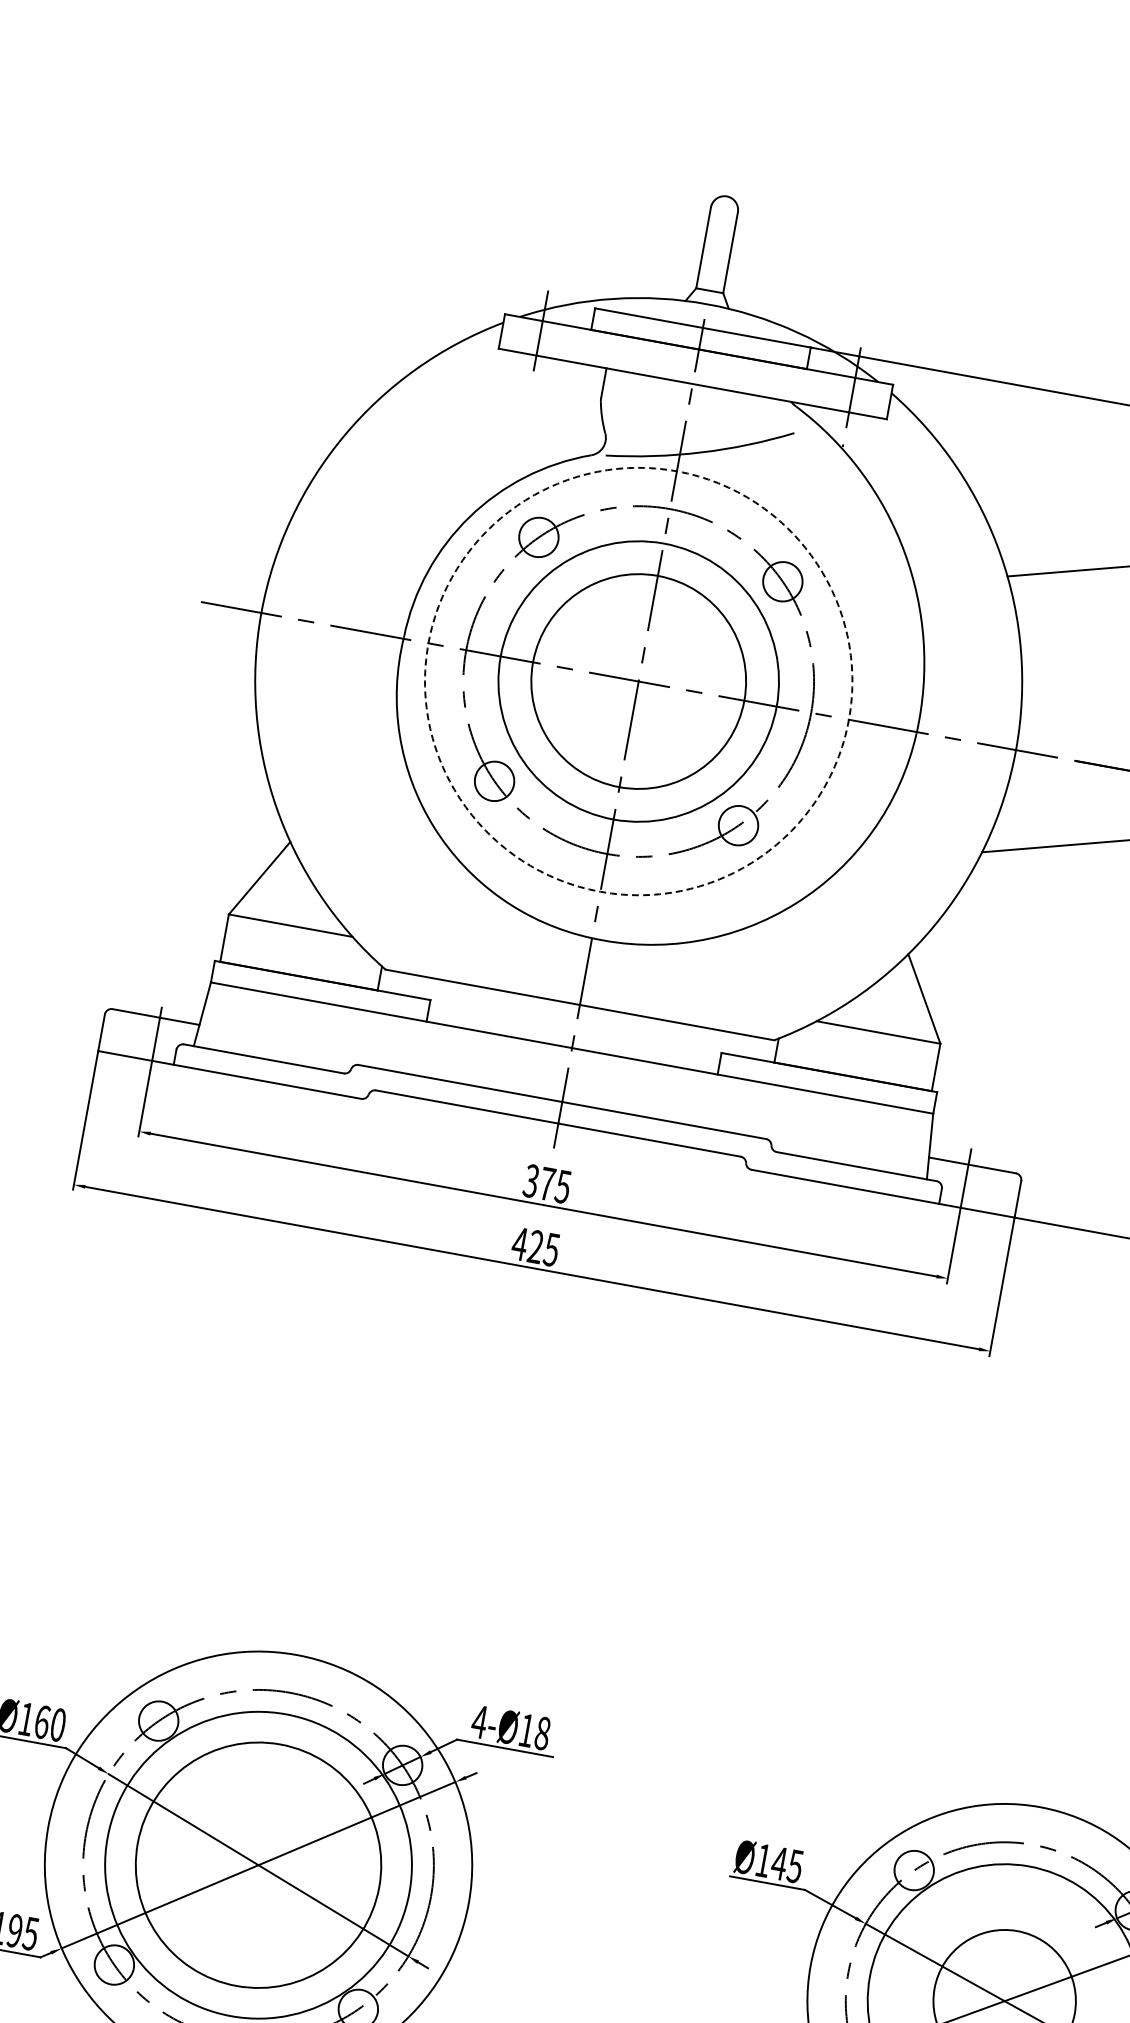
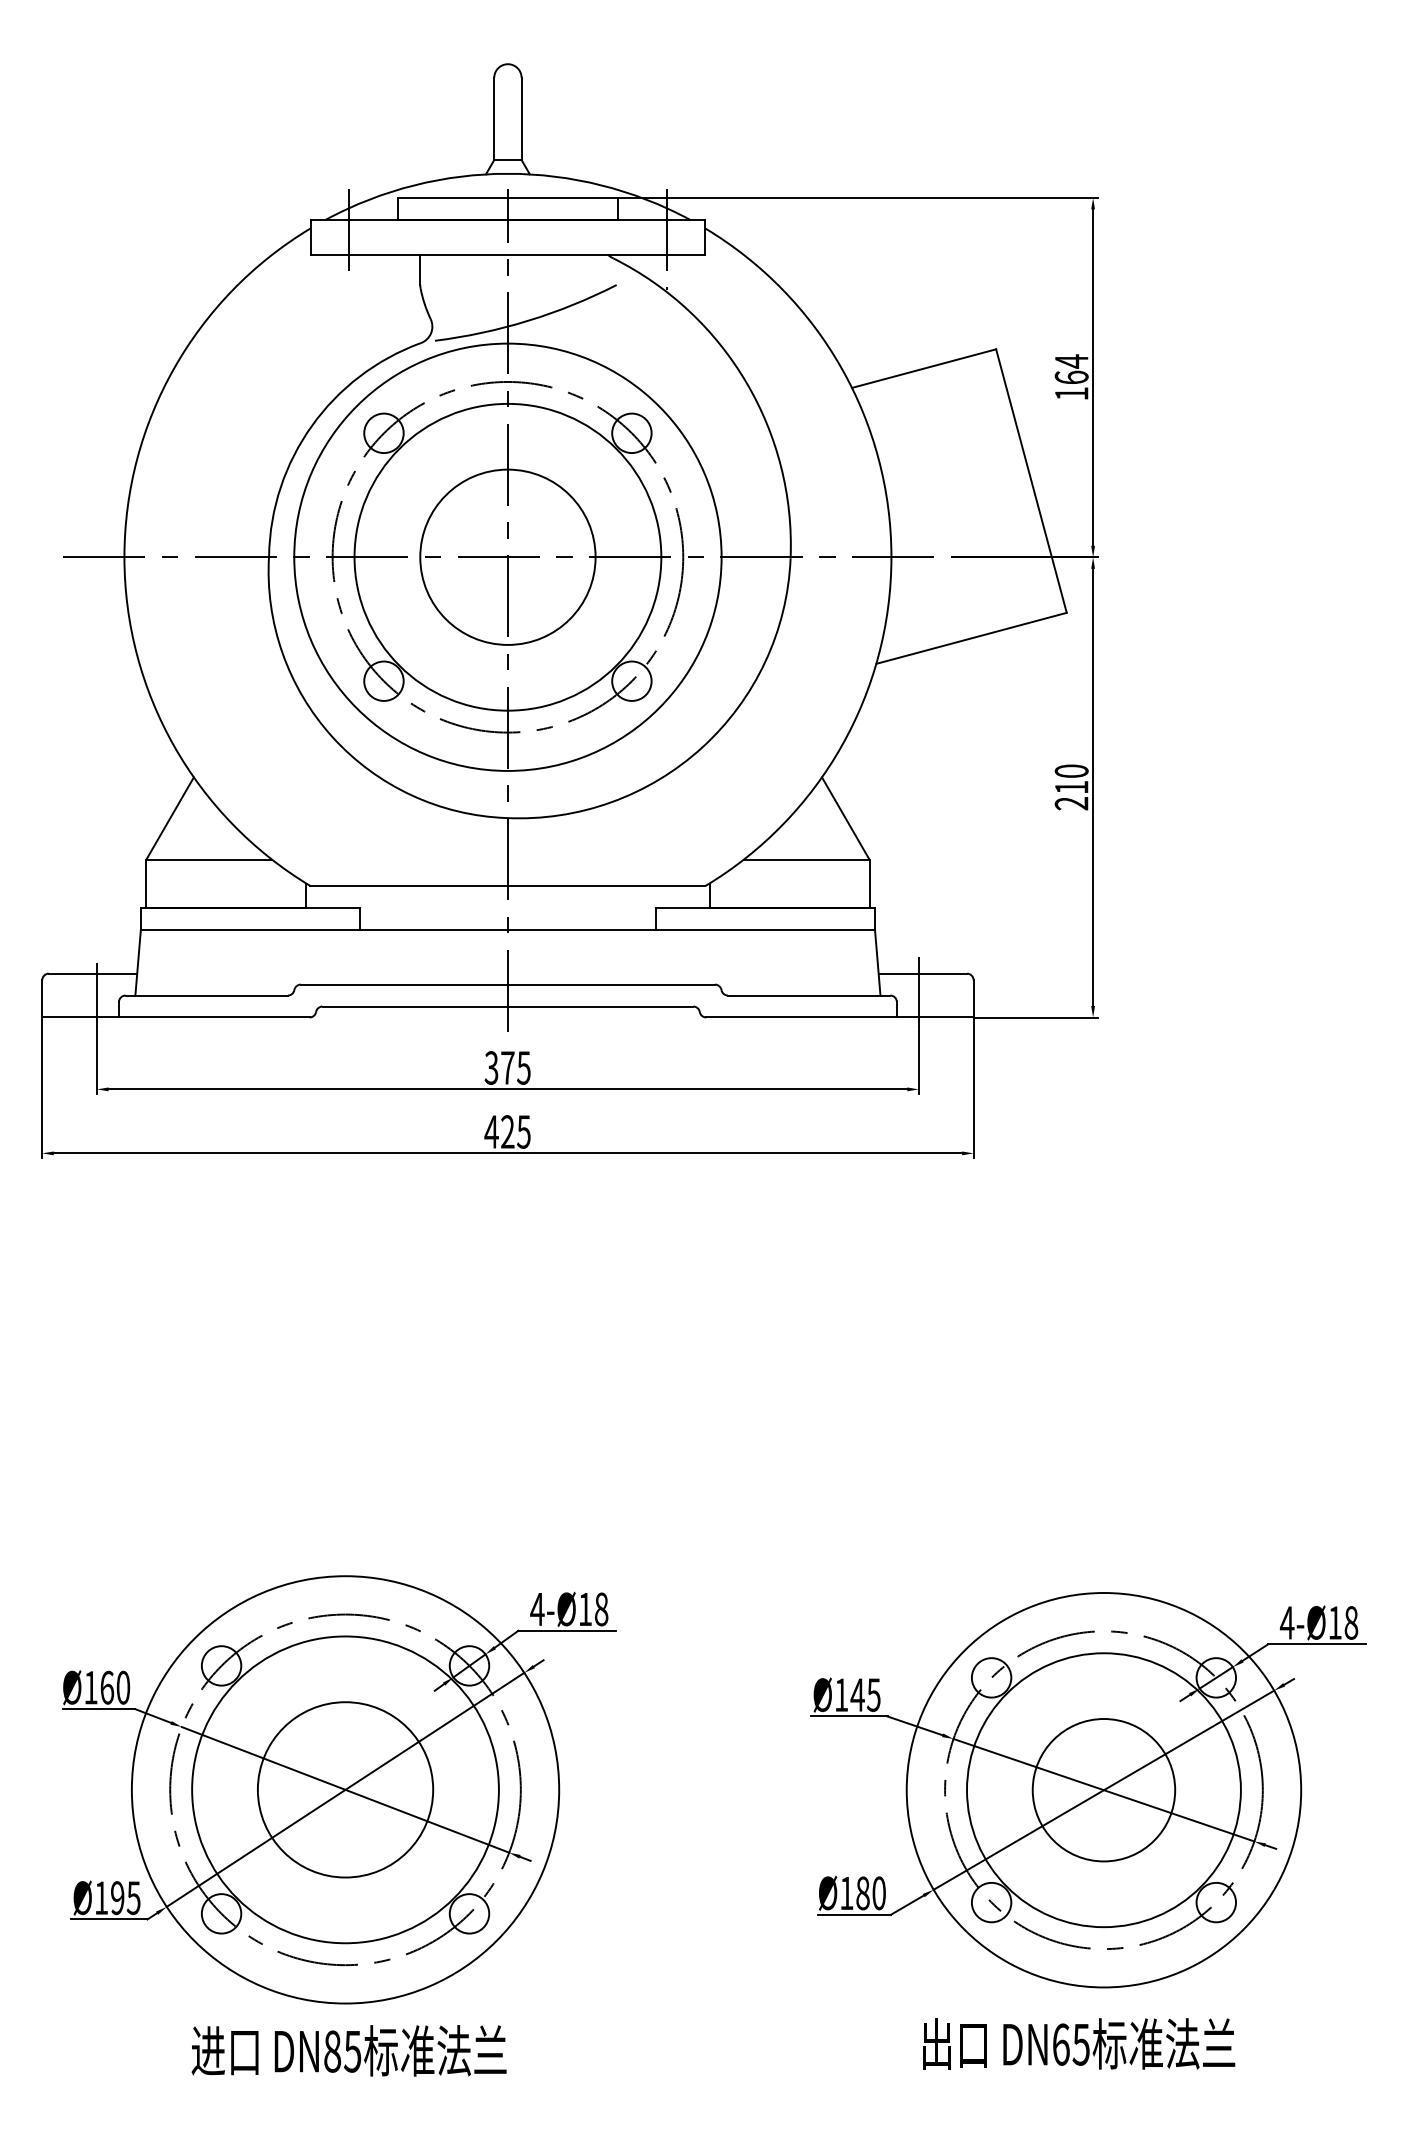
circle: (638, 680) -> (507, 556), dashed -> solid
circle: (638, 680) -> (507, 556), size x0.62
circle: (638, 680) -> (507, 556), size x1.43
circle: (258, 1864) -> (345, 1789), size x0.71

